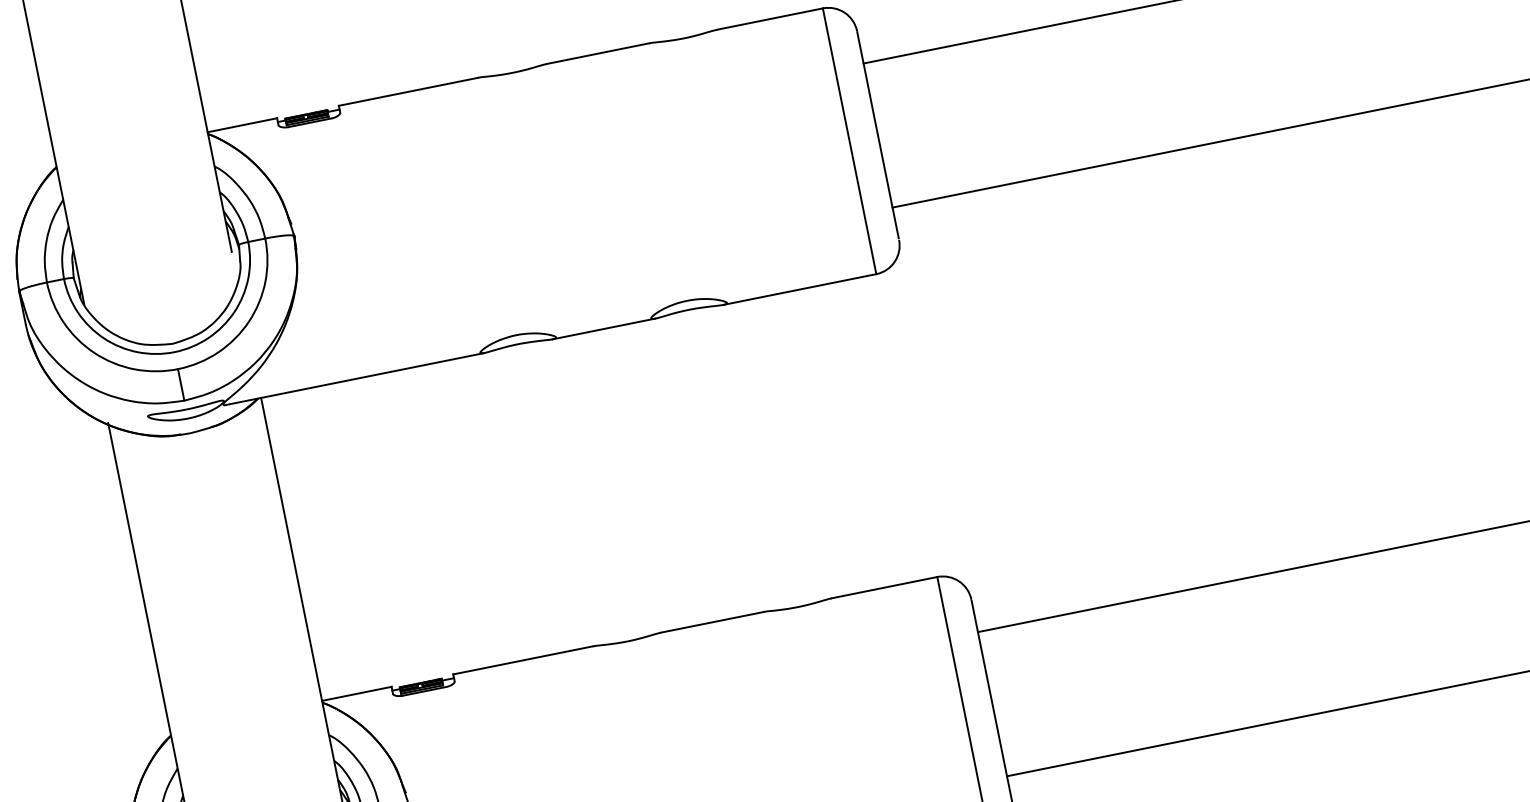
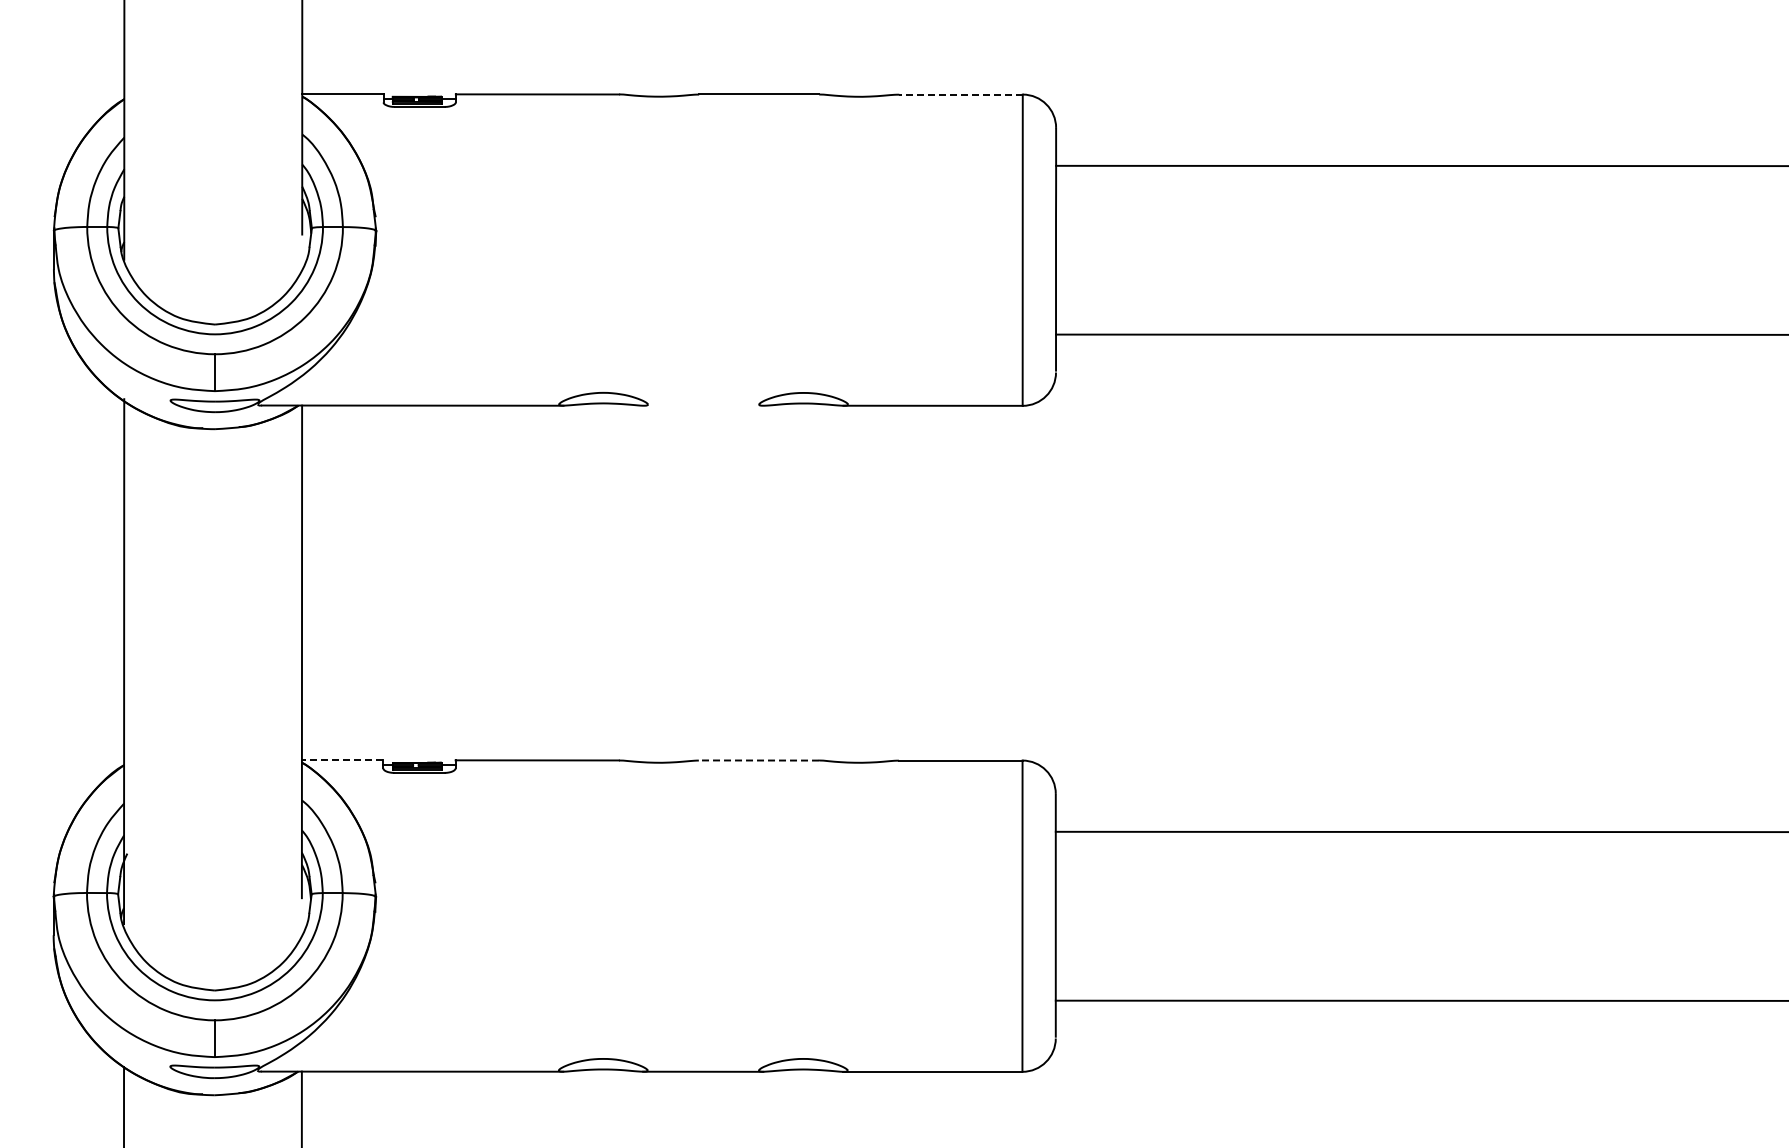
line: (770, 18) -> (961, 94), solid -> dashed
line: (603, 328) -> (703, 405), removed
line: (711, 622) -> (758, 760), solid -> dashed
line: (356, 694) -> (342, 760), solid -> dashed

